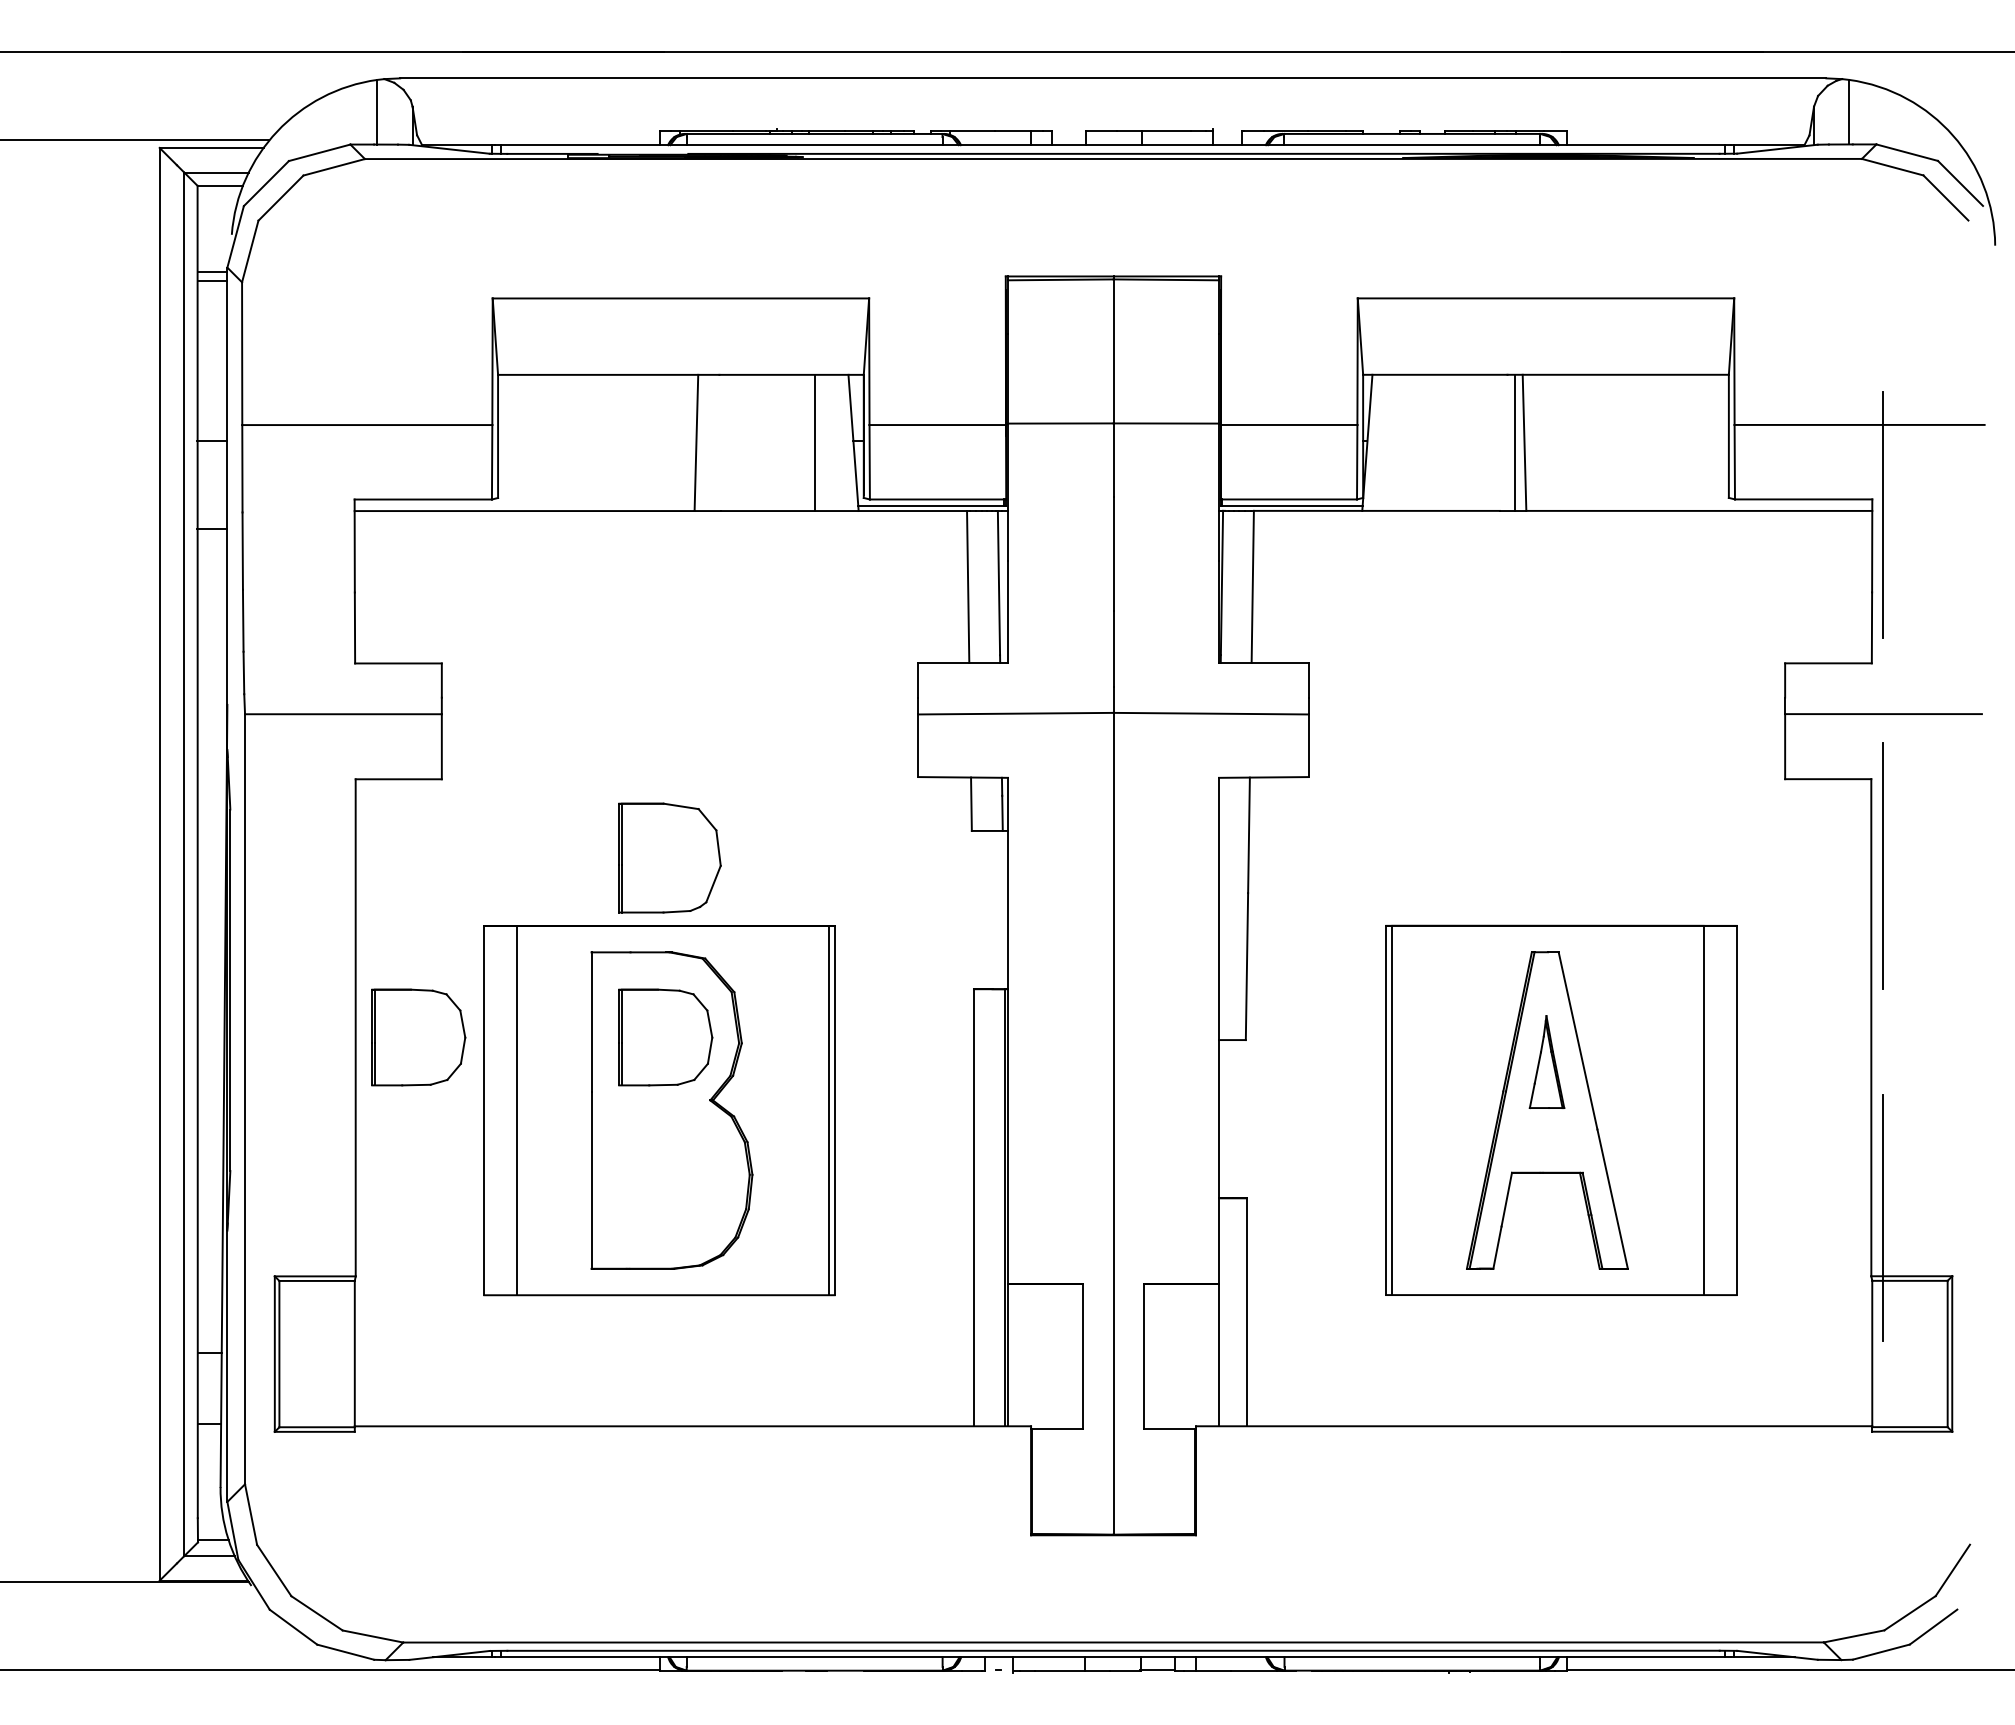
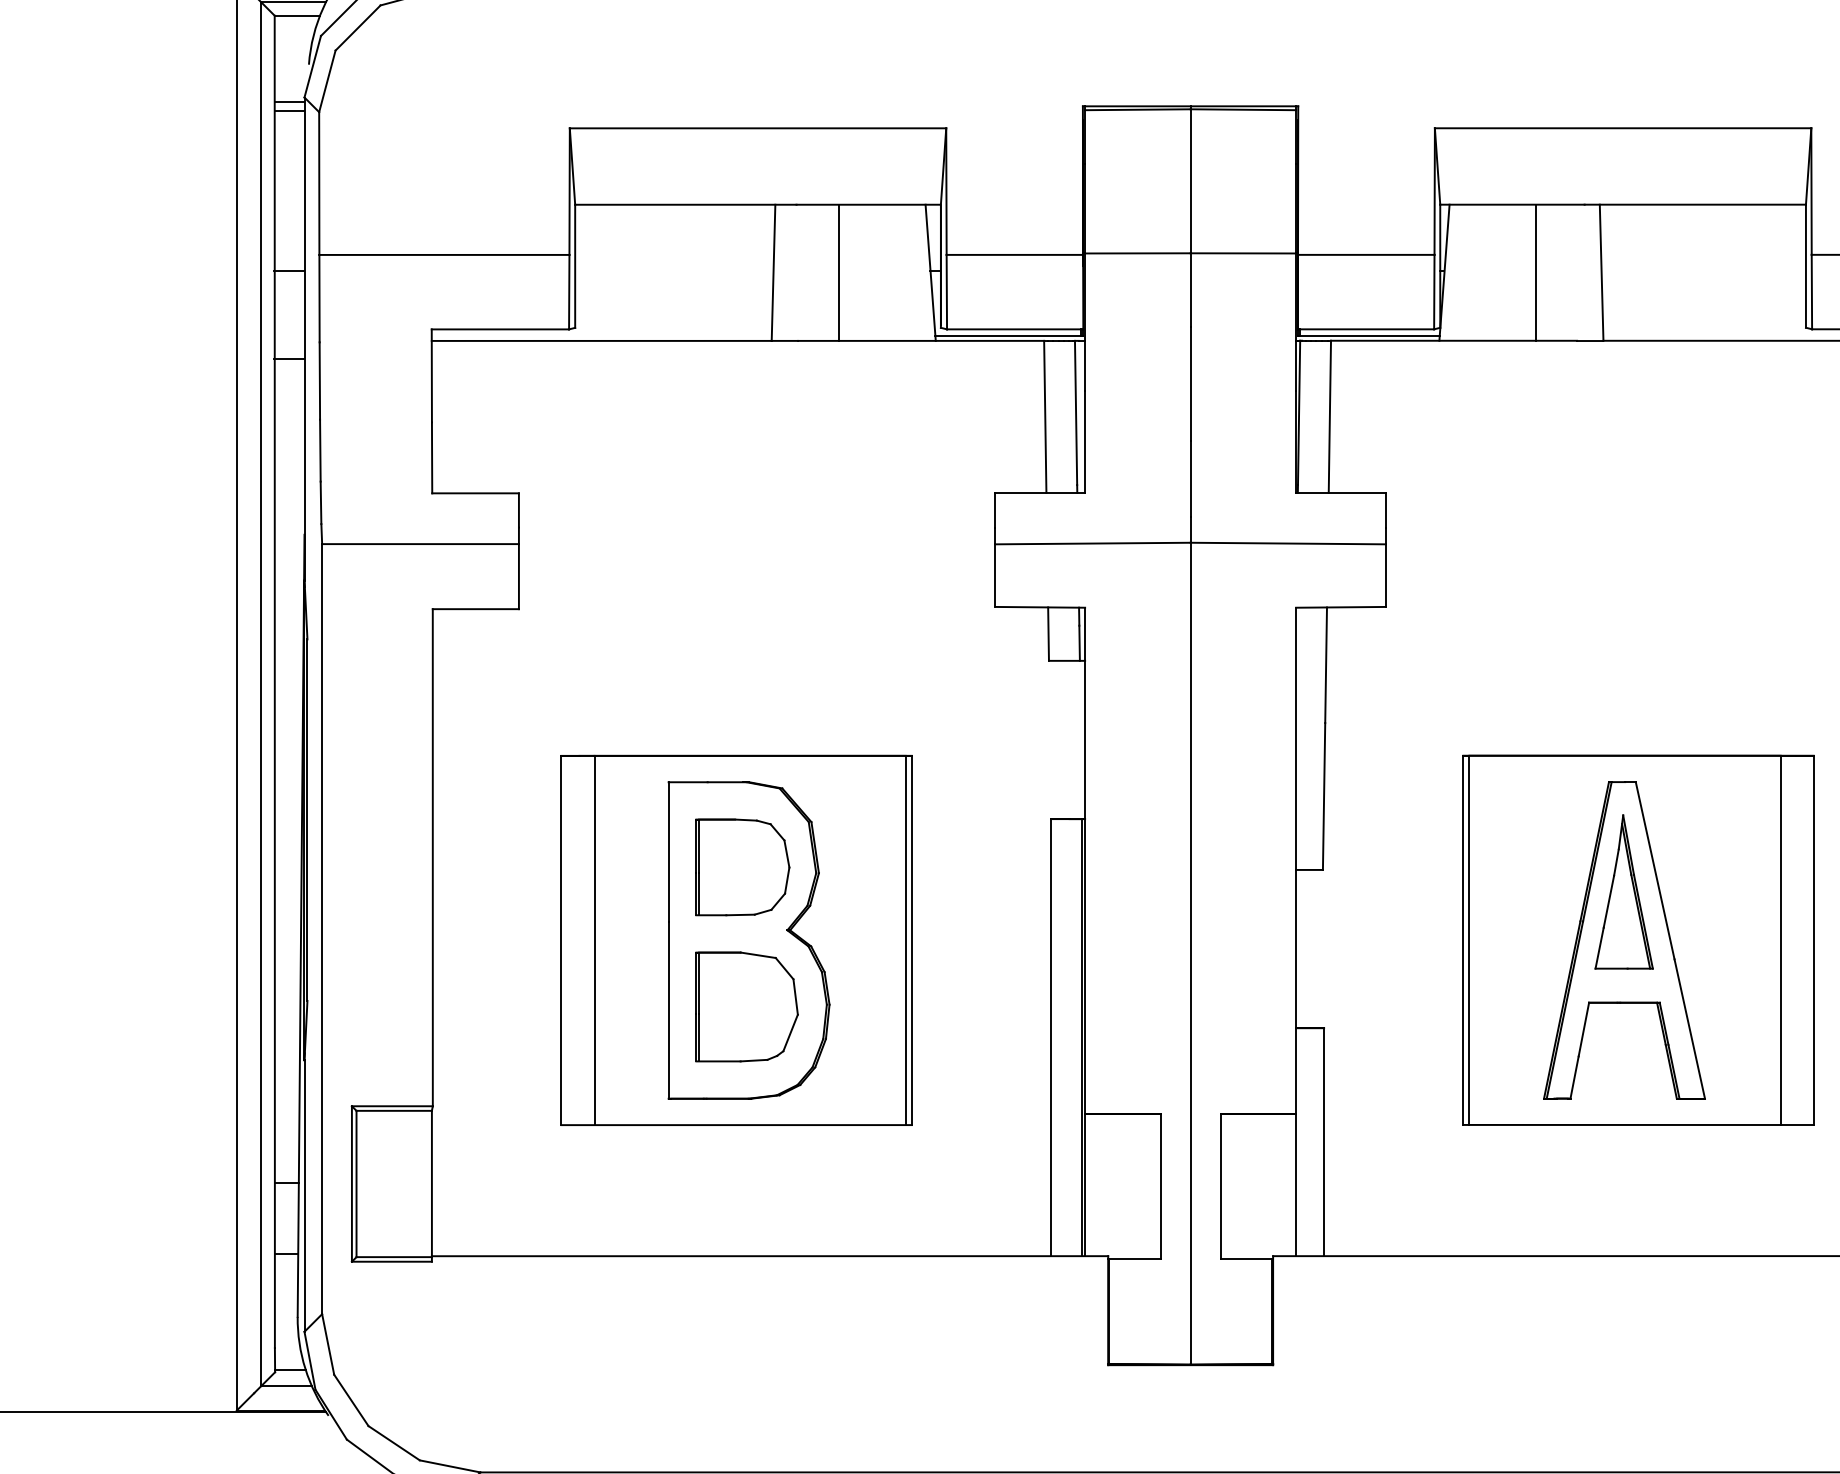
line: (814, 442) -> (838, 272), moved
line: (1514, 442) -> (1535, 272), moved
part: (669, 857) -> (746, 1006), moved
part: (418, 1037) -> (495, 867), removed
part: (1546, 1061) -> (1623, 891), size x1.67

